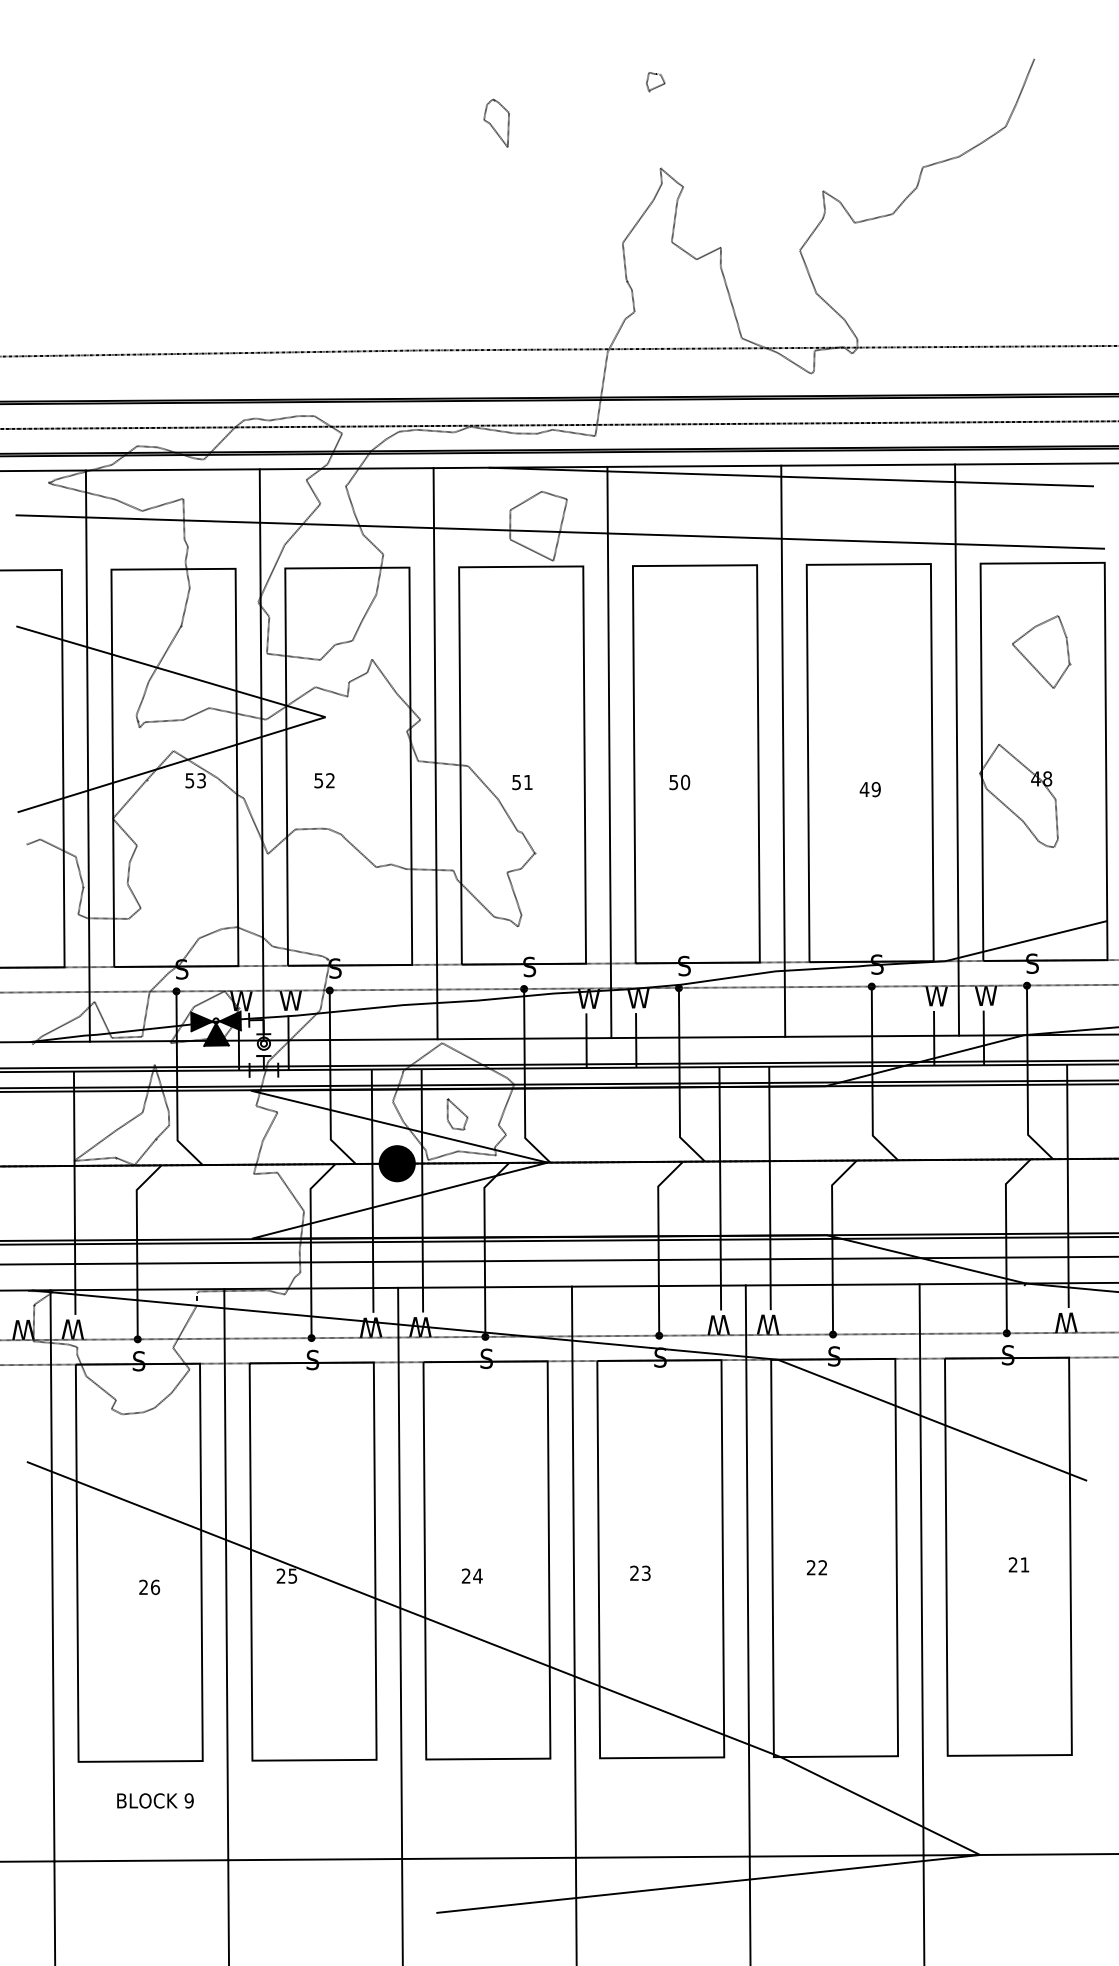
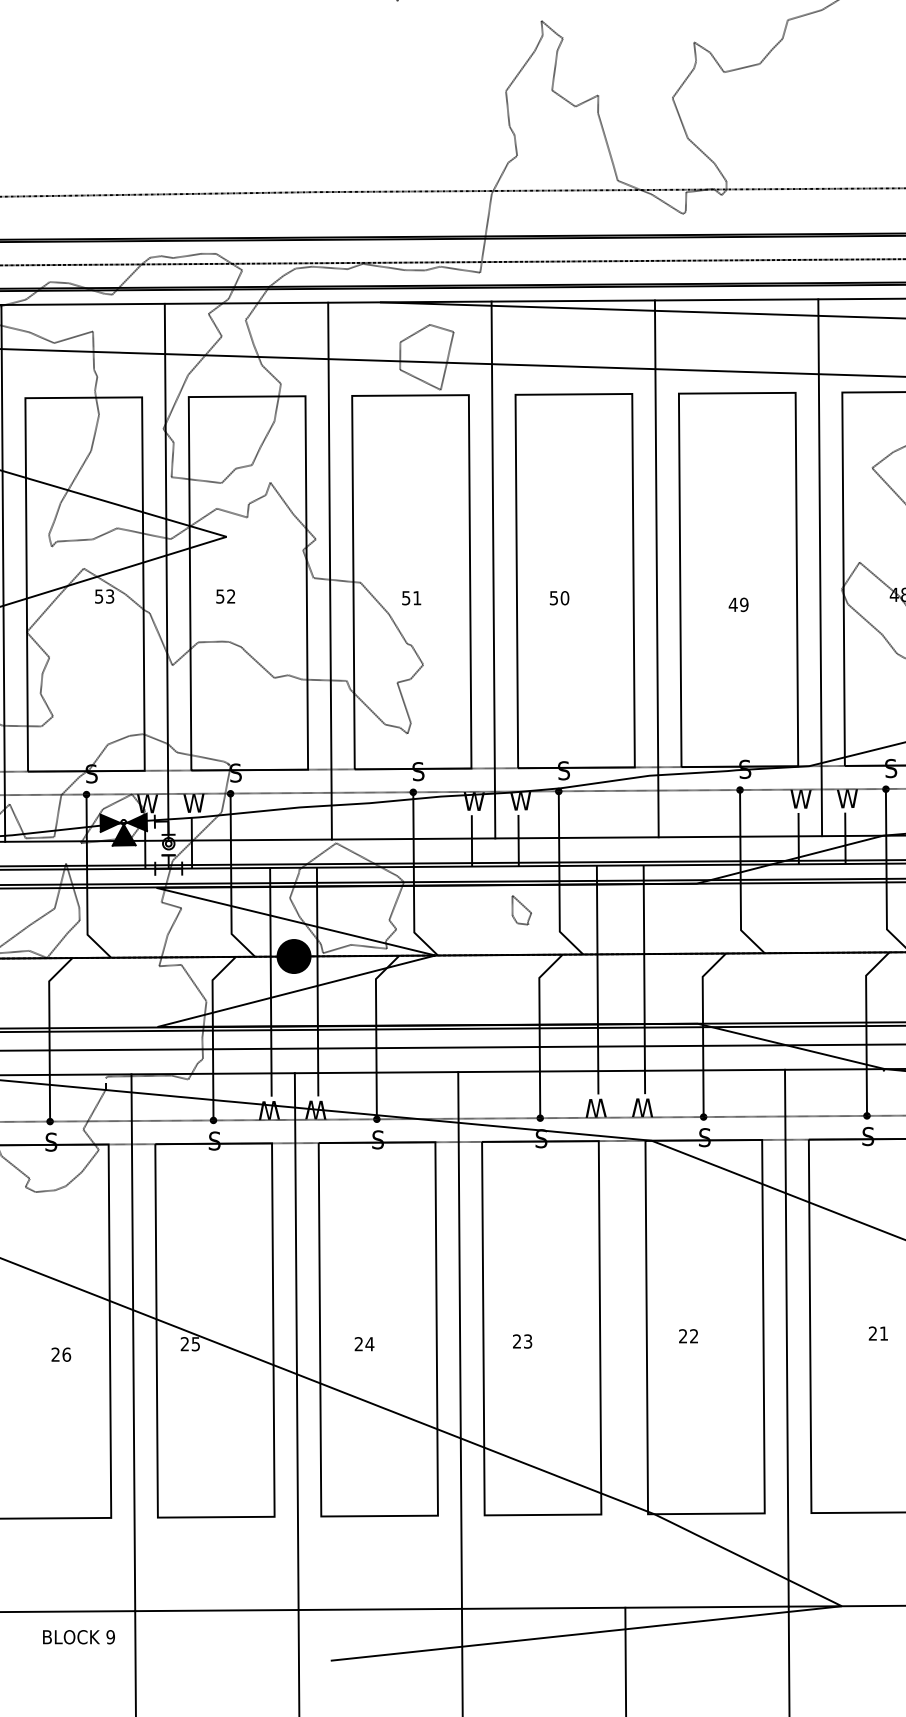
part: (457, 1114) -> (521, 910), moved
line: (747, 1570) -> (623, 1338), removed
text: (155, 1800) -> (79, 1636), moved

